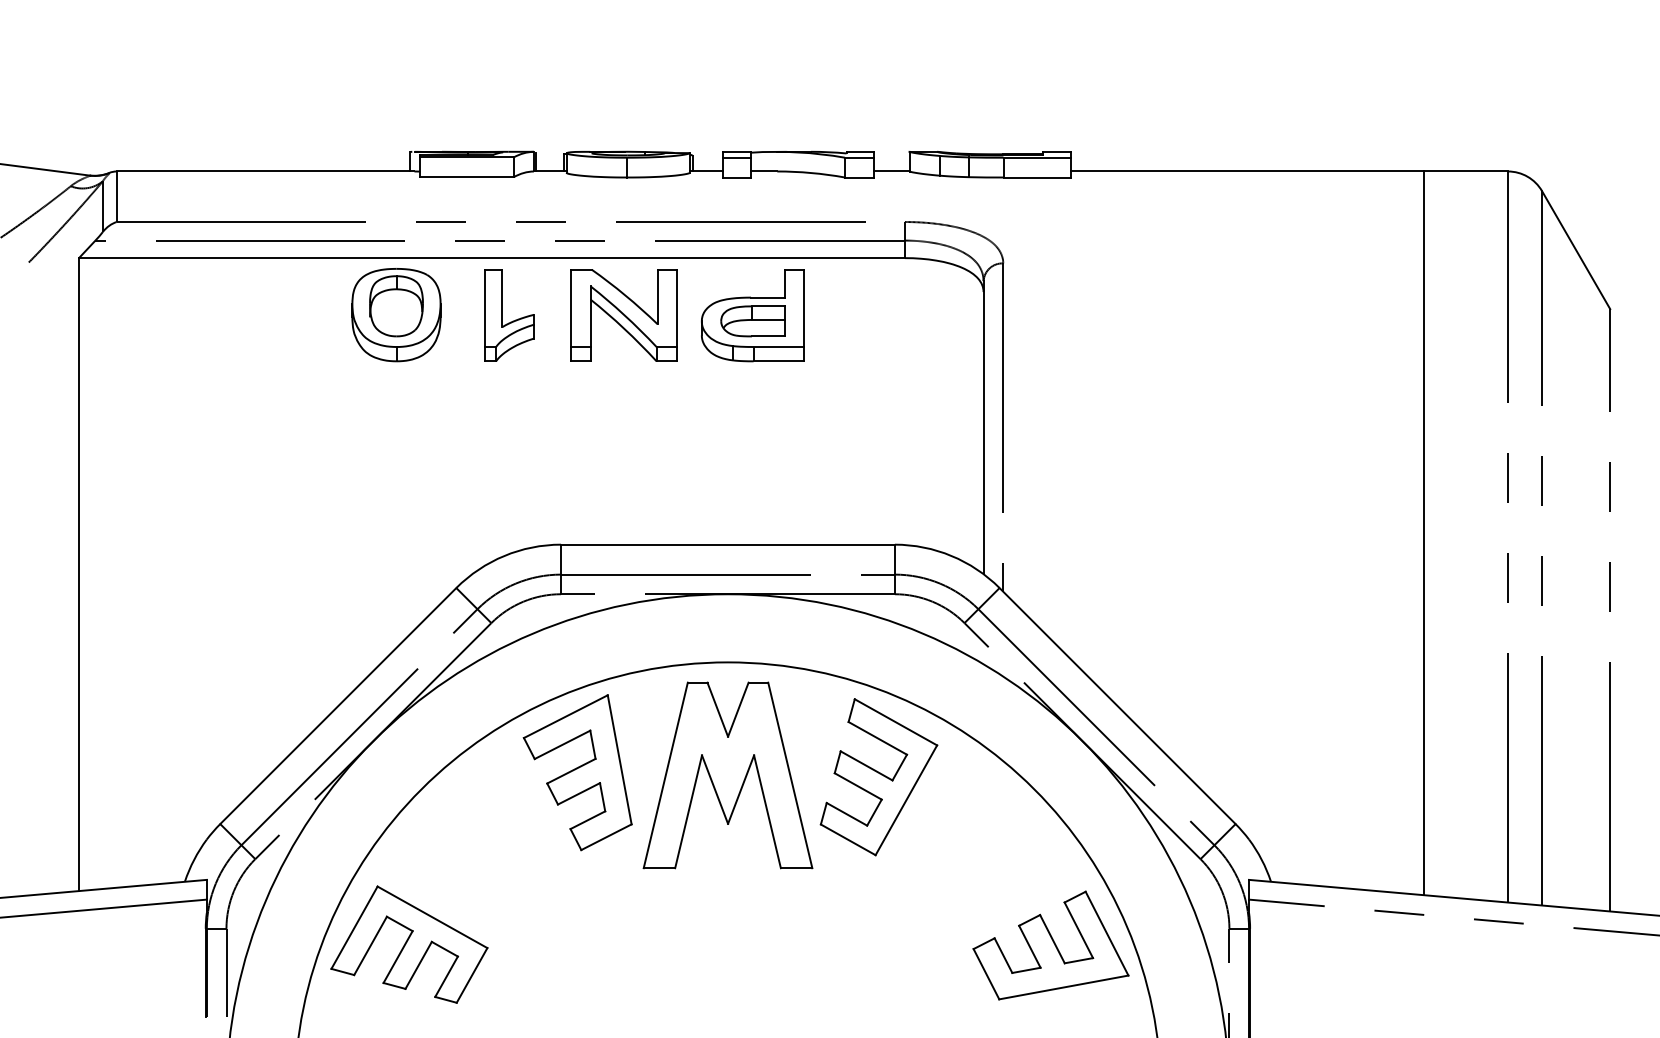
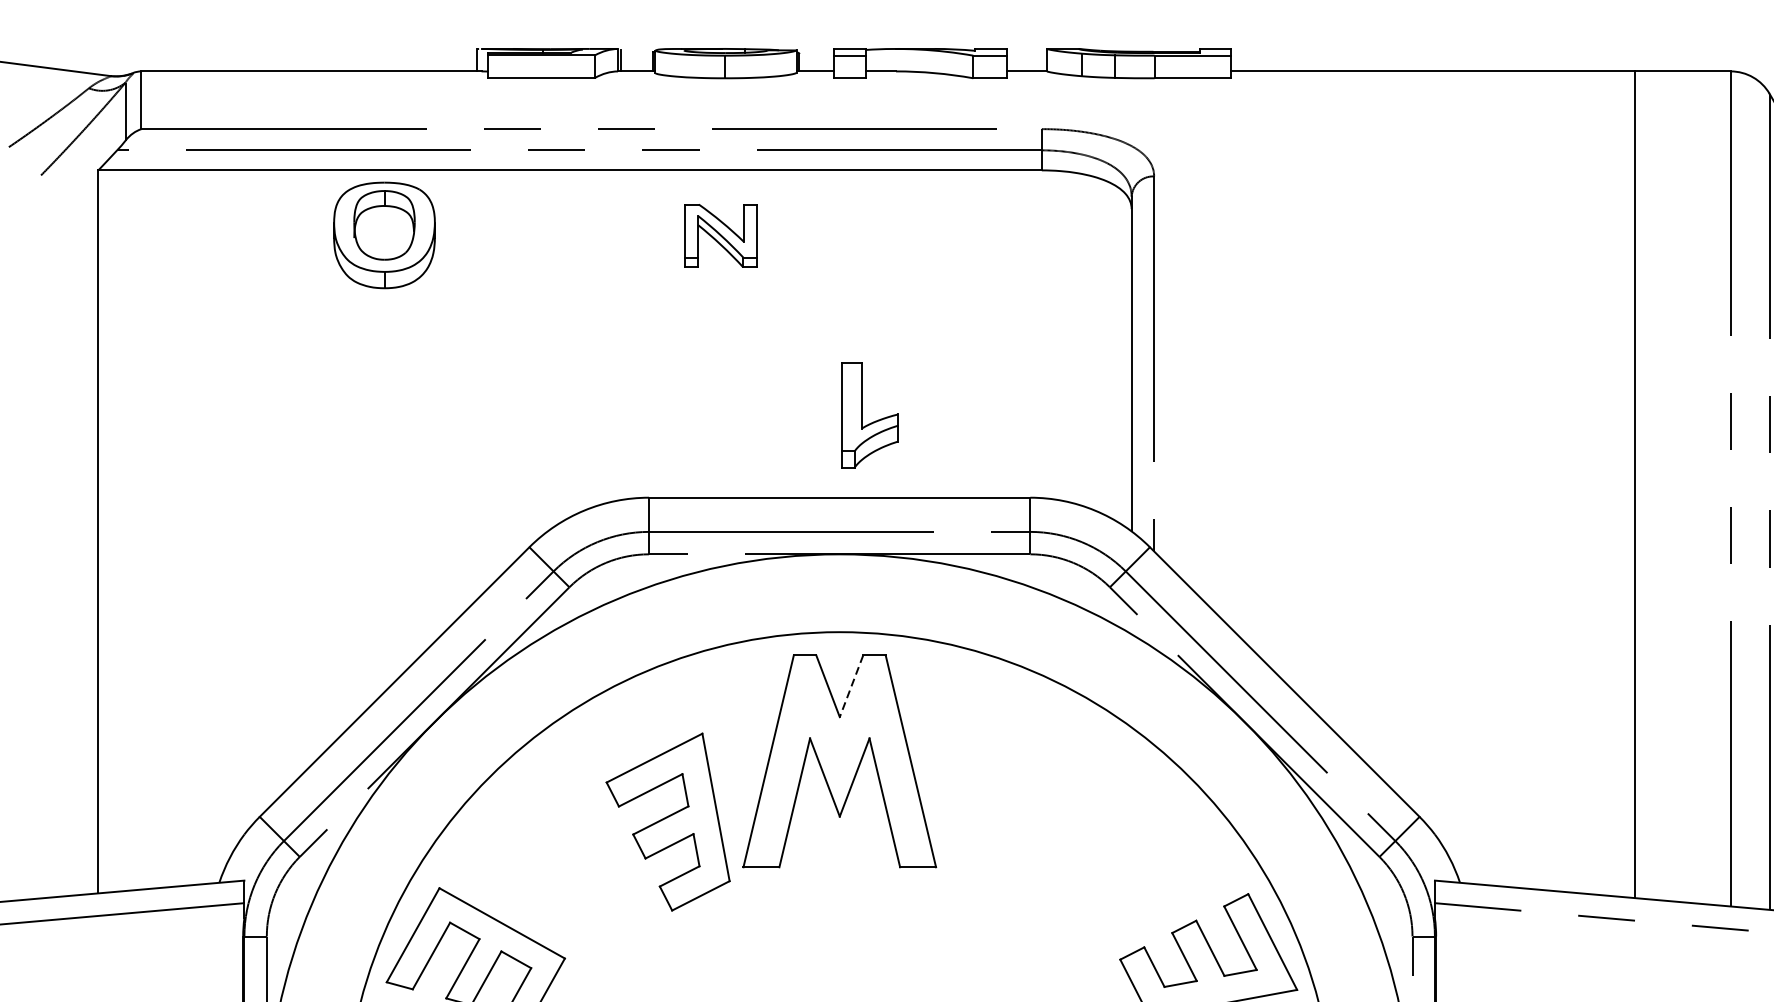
part: (396, 315) -> (384, 235), moved
part: (623, 315) -> (720, 235), size x0.6
part: (752, 315) -> (867, 235), removed
part: (510, 321) -> (871, 422), moved
line: (738, 709) -> (851, 685), solid -> dashed
part: (577, 772) -> (667, 821), moved
part: (878, 777) -> (1011, 763), removed

